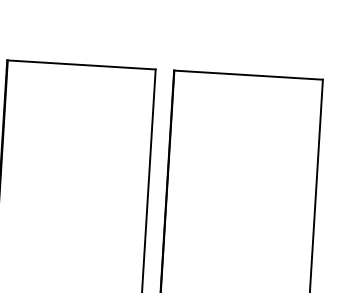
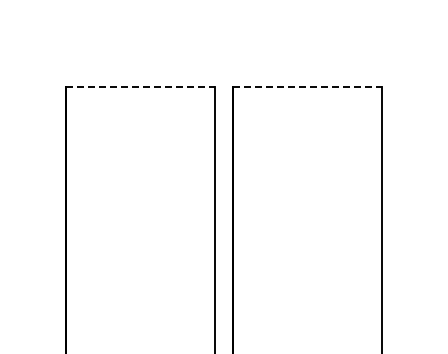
line: (81, 64) -> (140, 86), solid -> dashed
line: (248, 74) -> (307, 86), solid -> dashed

